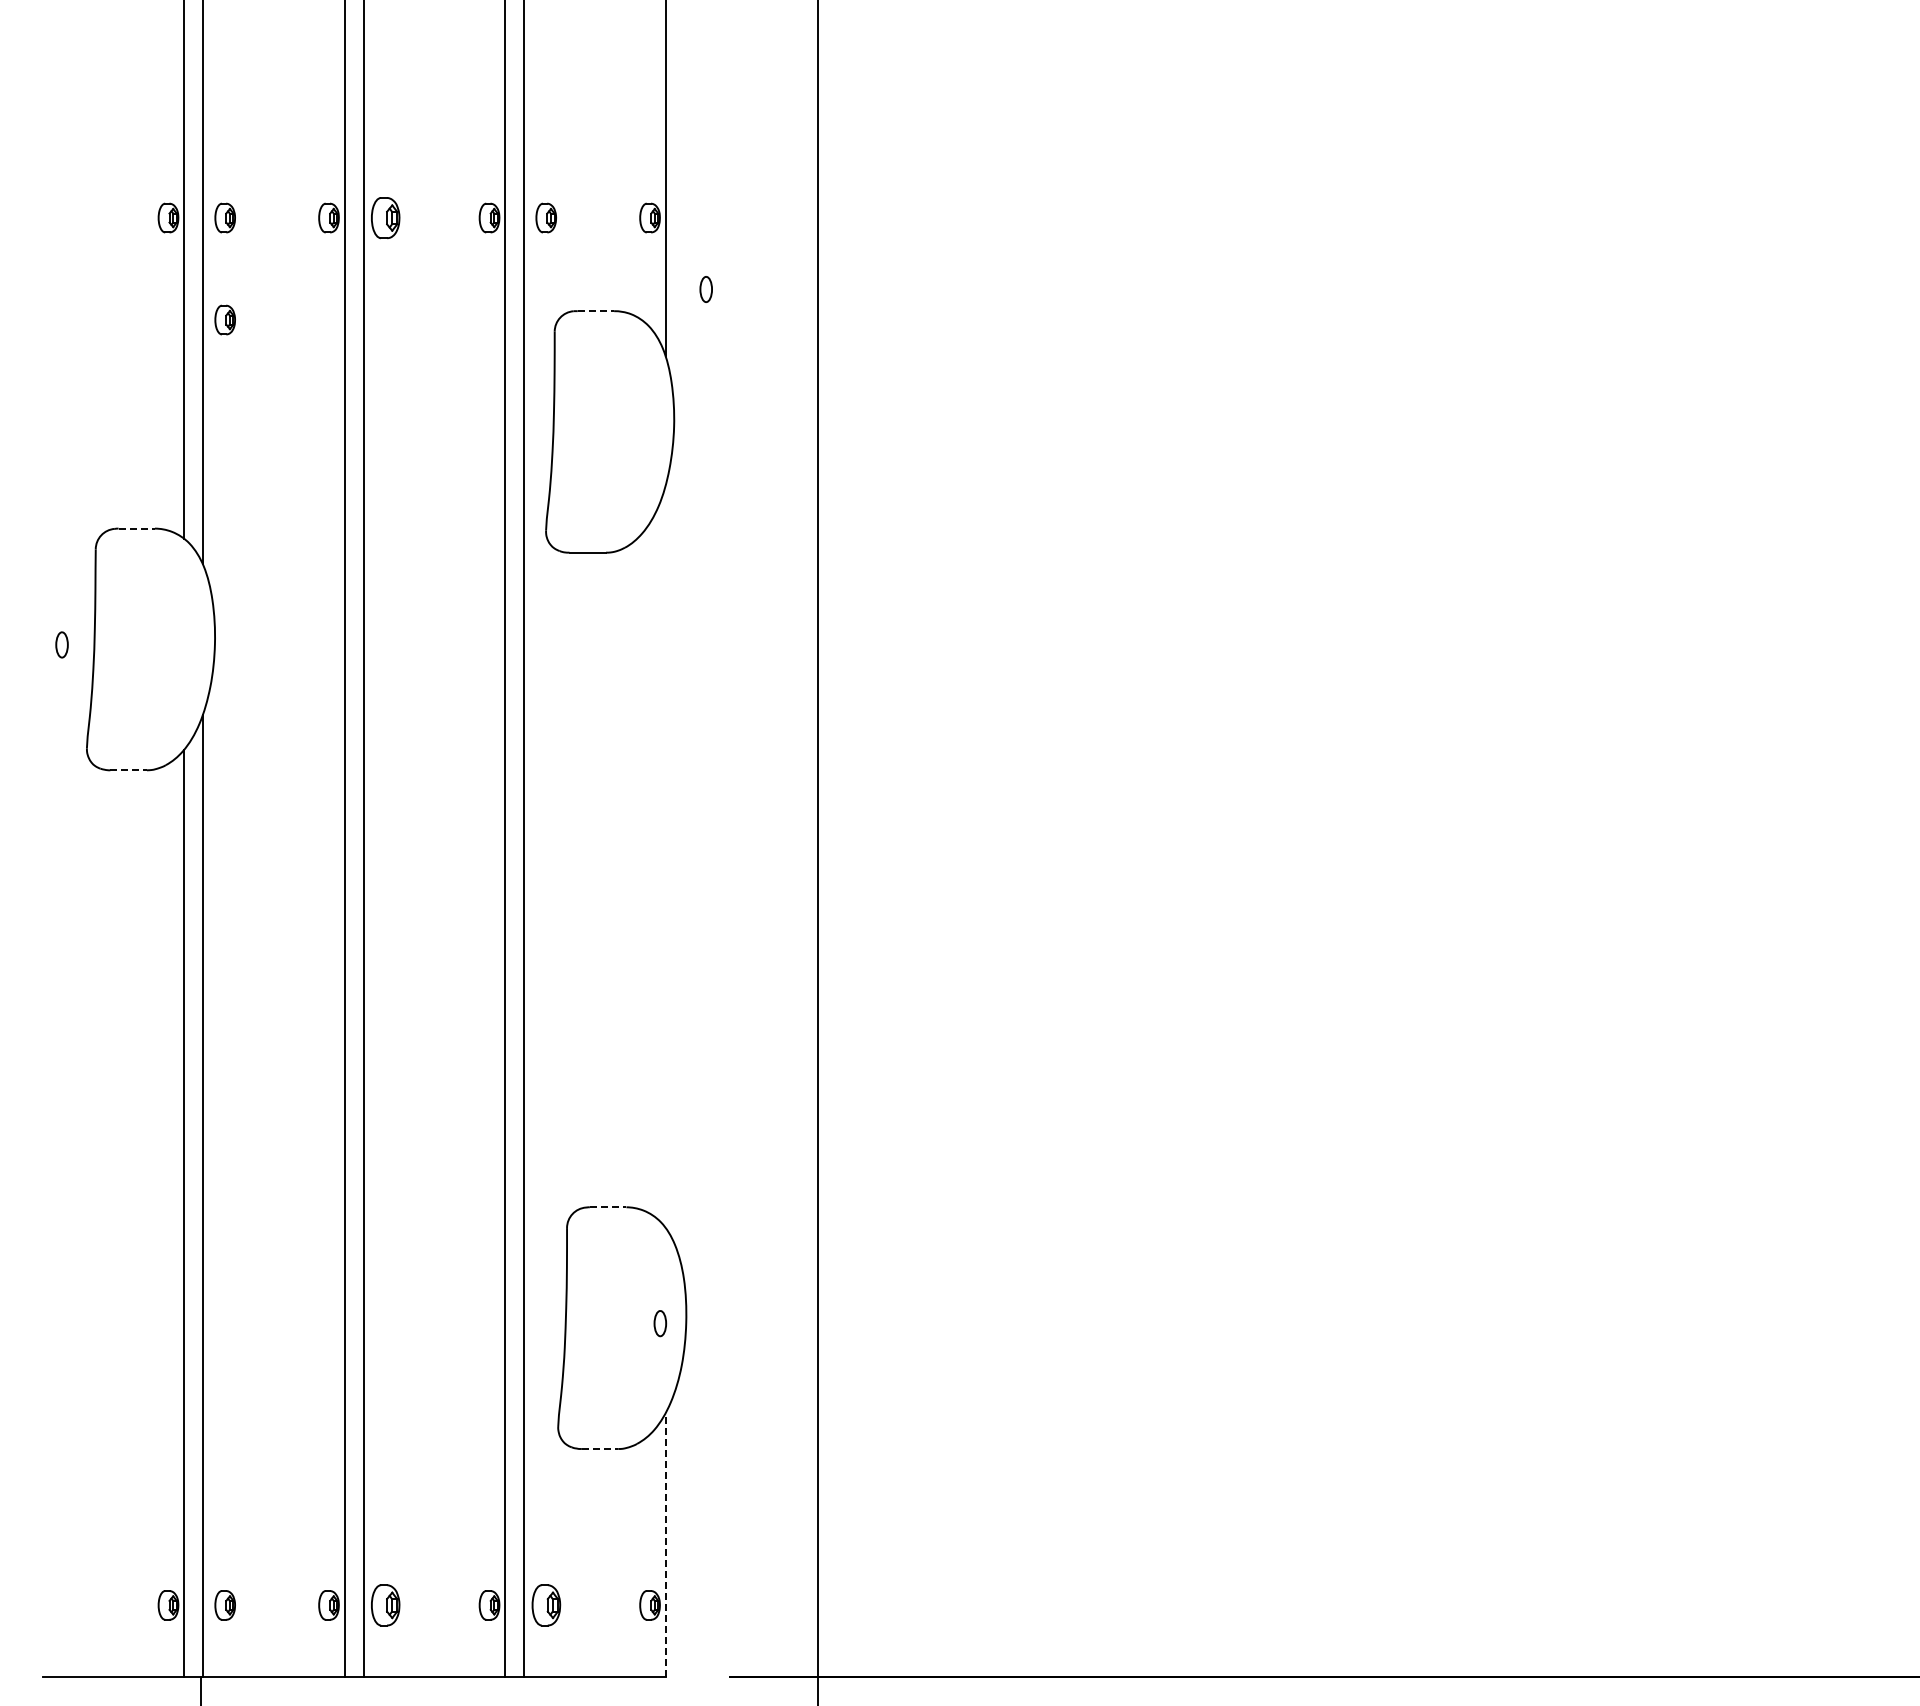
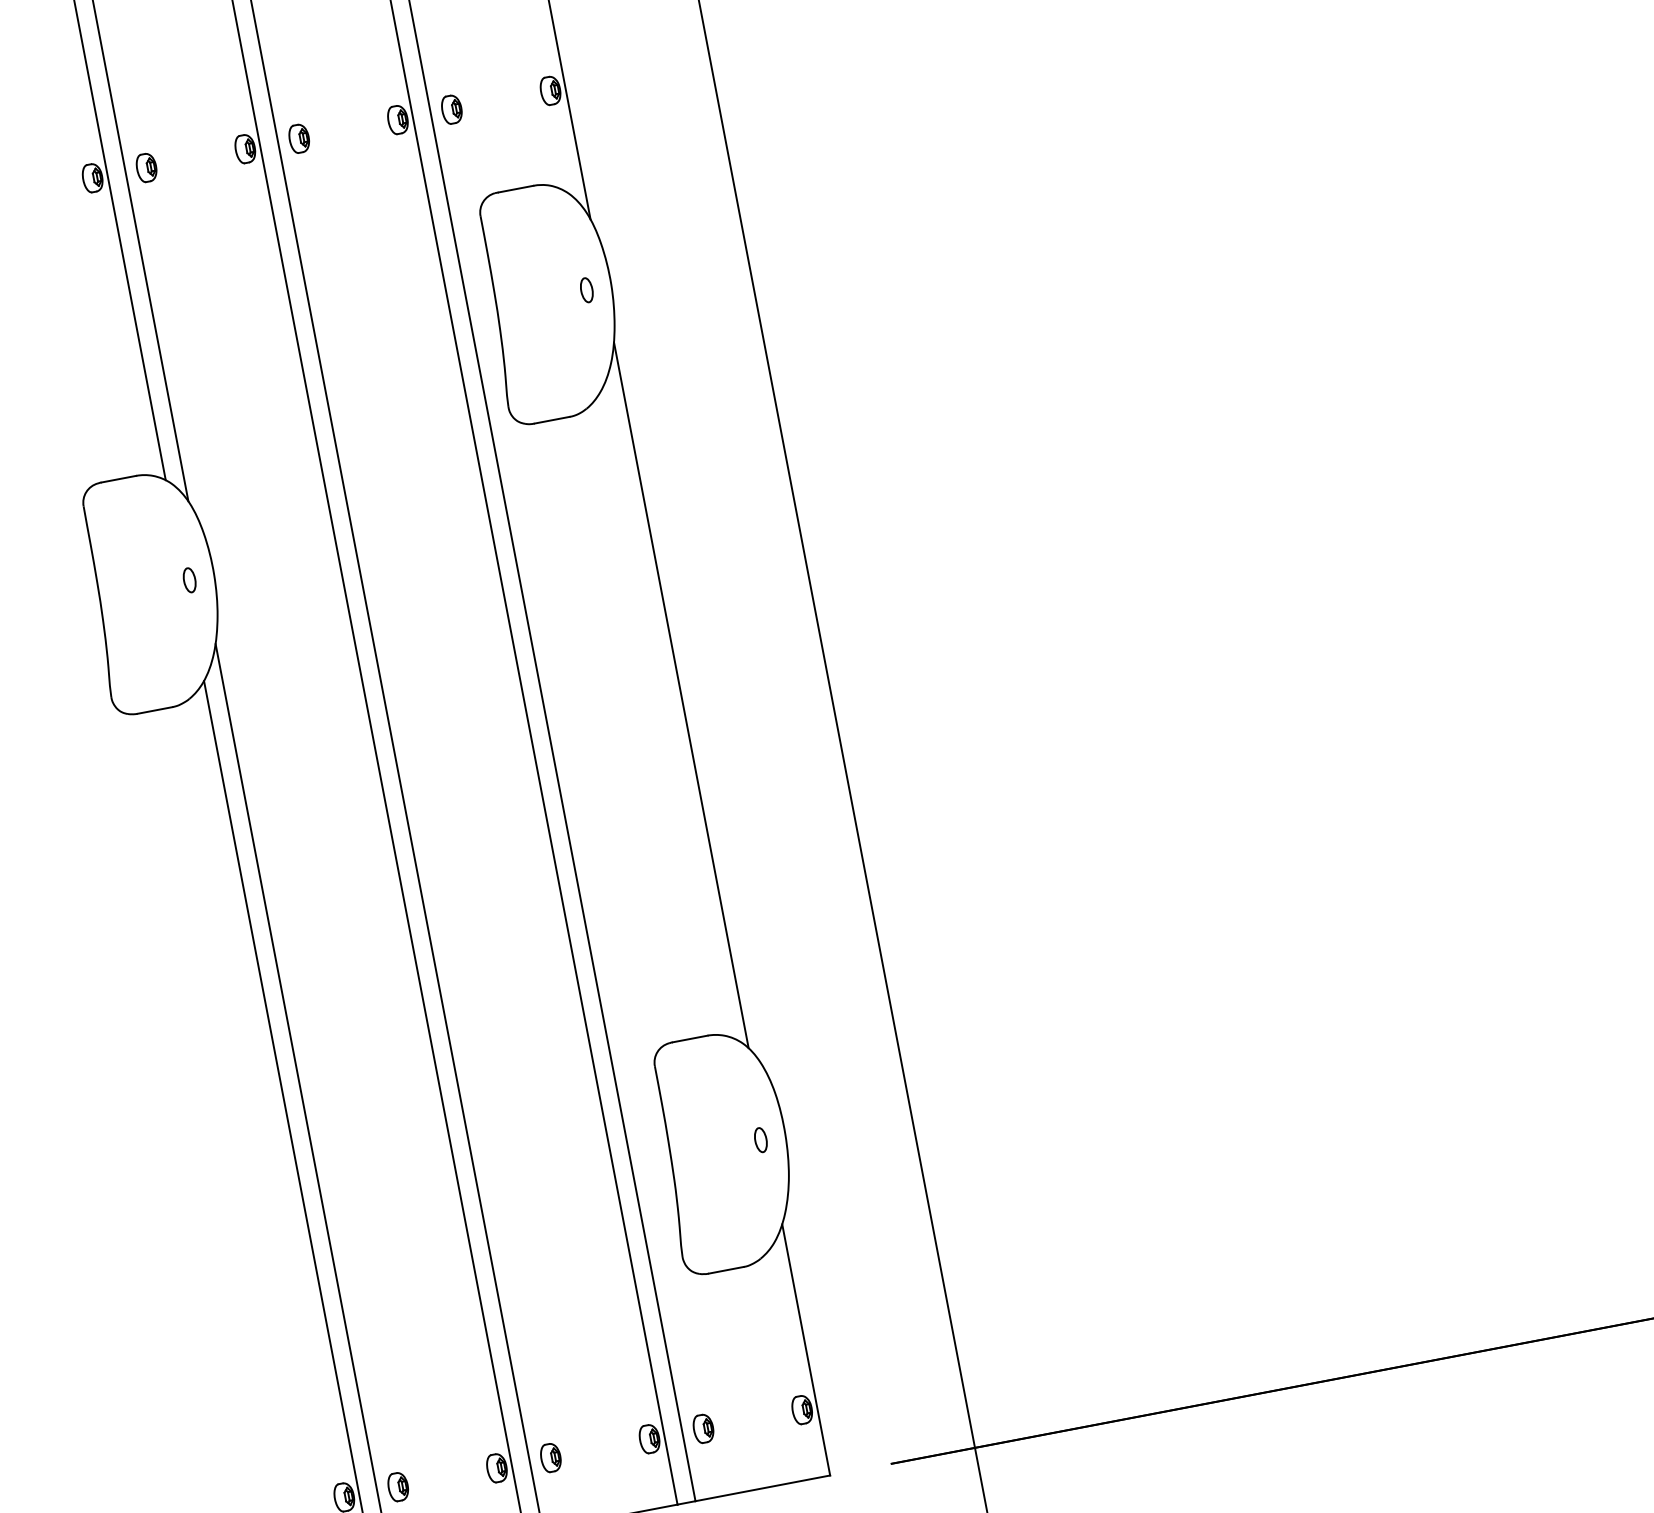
part: (385, 217) -> (298, 138), size x0.71
part: (705, 289) -> (586, 290), moved
line: (596, 311) -> (516, 189), dashed -> solid
part: (224, 319) -> (164, 264), removed
line: (137, 528) -> (119, 478), dashed -> solid
part: (61, 644) -> (189, 579), moved
line: (129, 770) -> (155, 710), dashed -> solid
line: (665, 856) -> (681, 695), added
line: (608, 1207) -> (690, 1039), dashed -> solid
line: (600, 1448) -> (726, 1269), dashed -> solid
line: (665, 1544) -> (805, 1349), dashed -> solid
part: (385, 1605) -> (550, 1458), size x0.71
part: (545, 1605) -> (702, 1429), size x0.71

